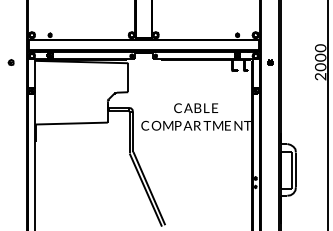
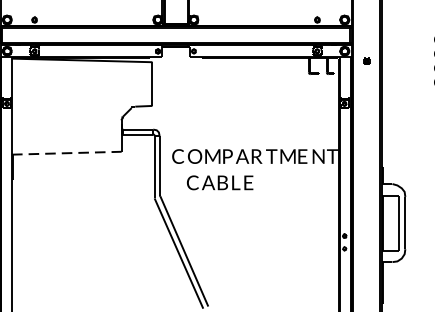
text: (196, 108) -> (220, 183), moved
line: (72, 123) -> (68, 153), solid -> dashed

